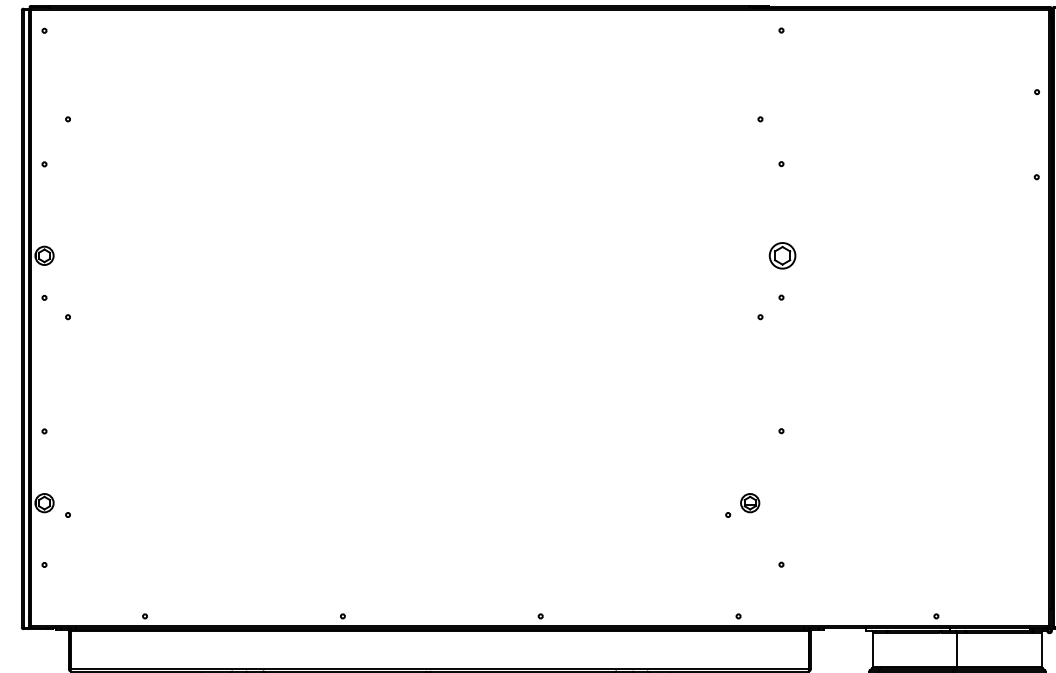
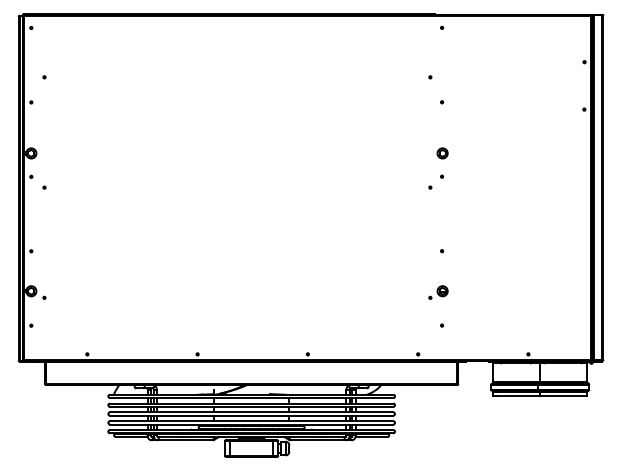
part: (782, 255) -> (442, 153), size x0.71
part: (742, 505) -> (438, 292), moved

